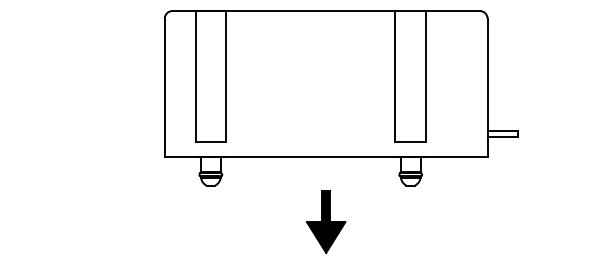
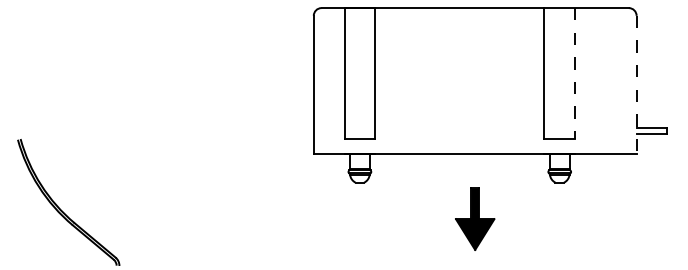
line: (426, 76) -> (575, 73), solid -> dashed
line: (487, 88) -> (636, 85), solid -> dashed

